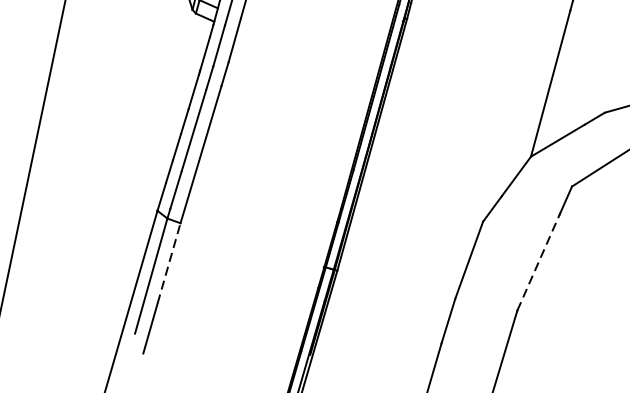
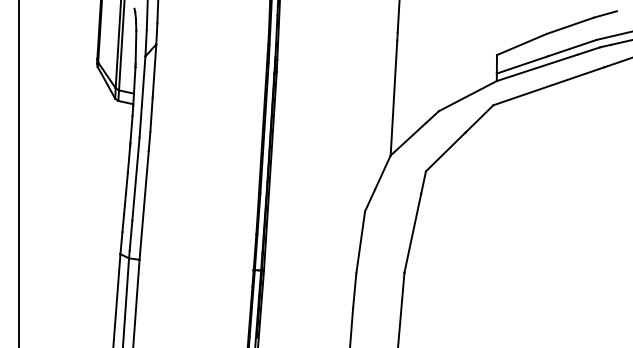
line: (538, 262) -> (412, 233), dashed -> solid
line: (169, 263) -> (137, 291), dashed -> solid

